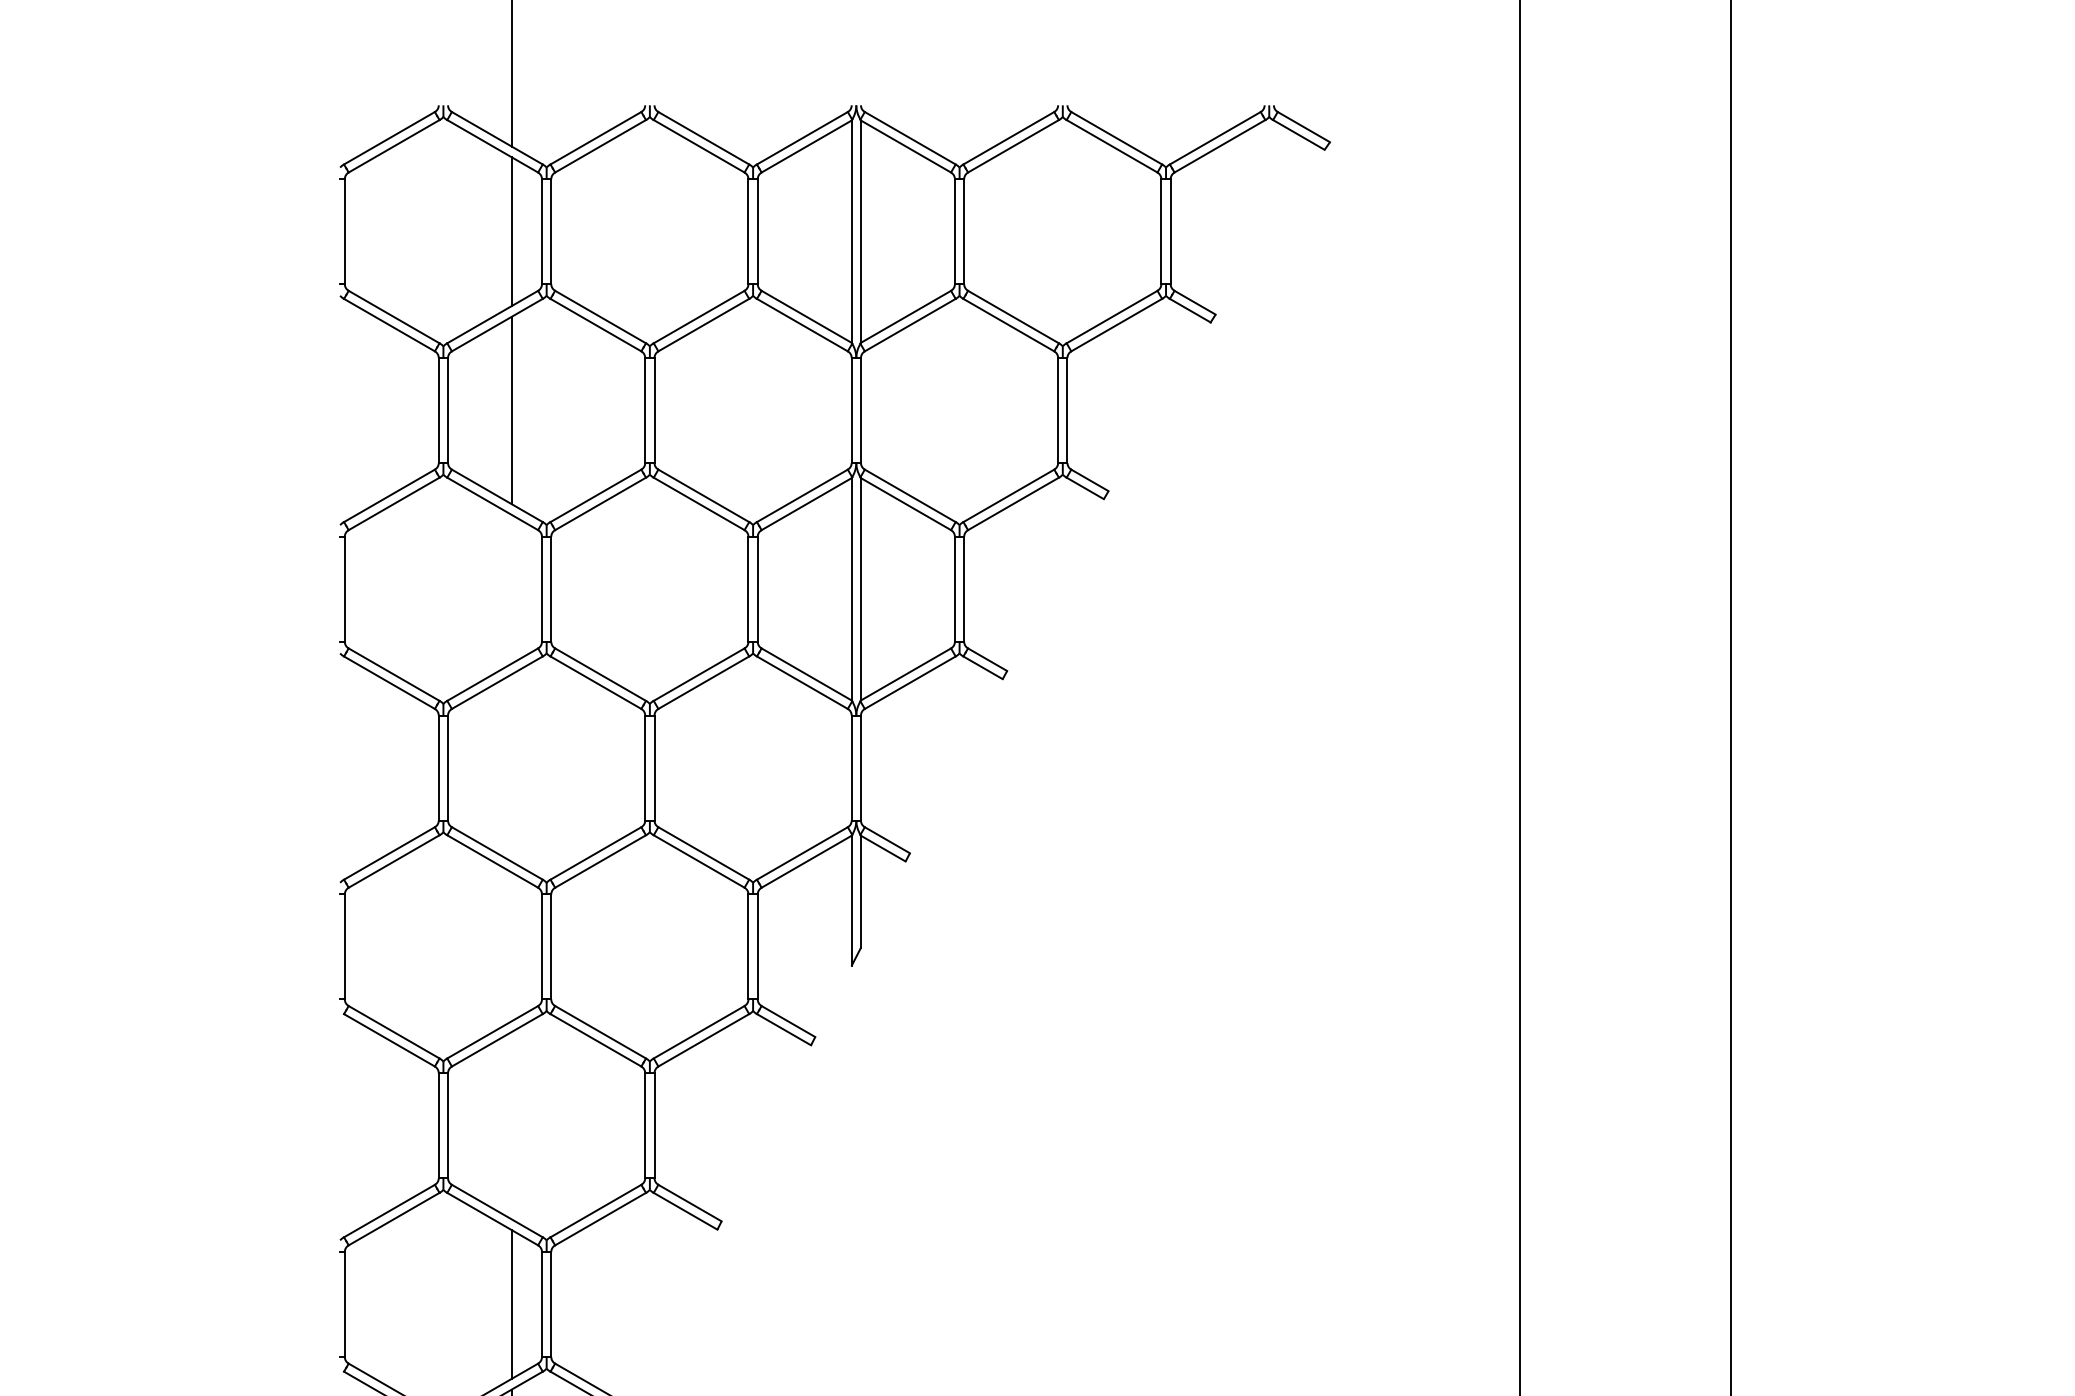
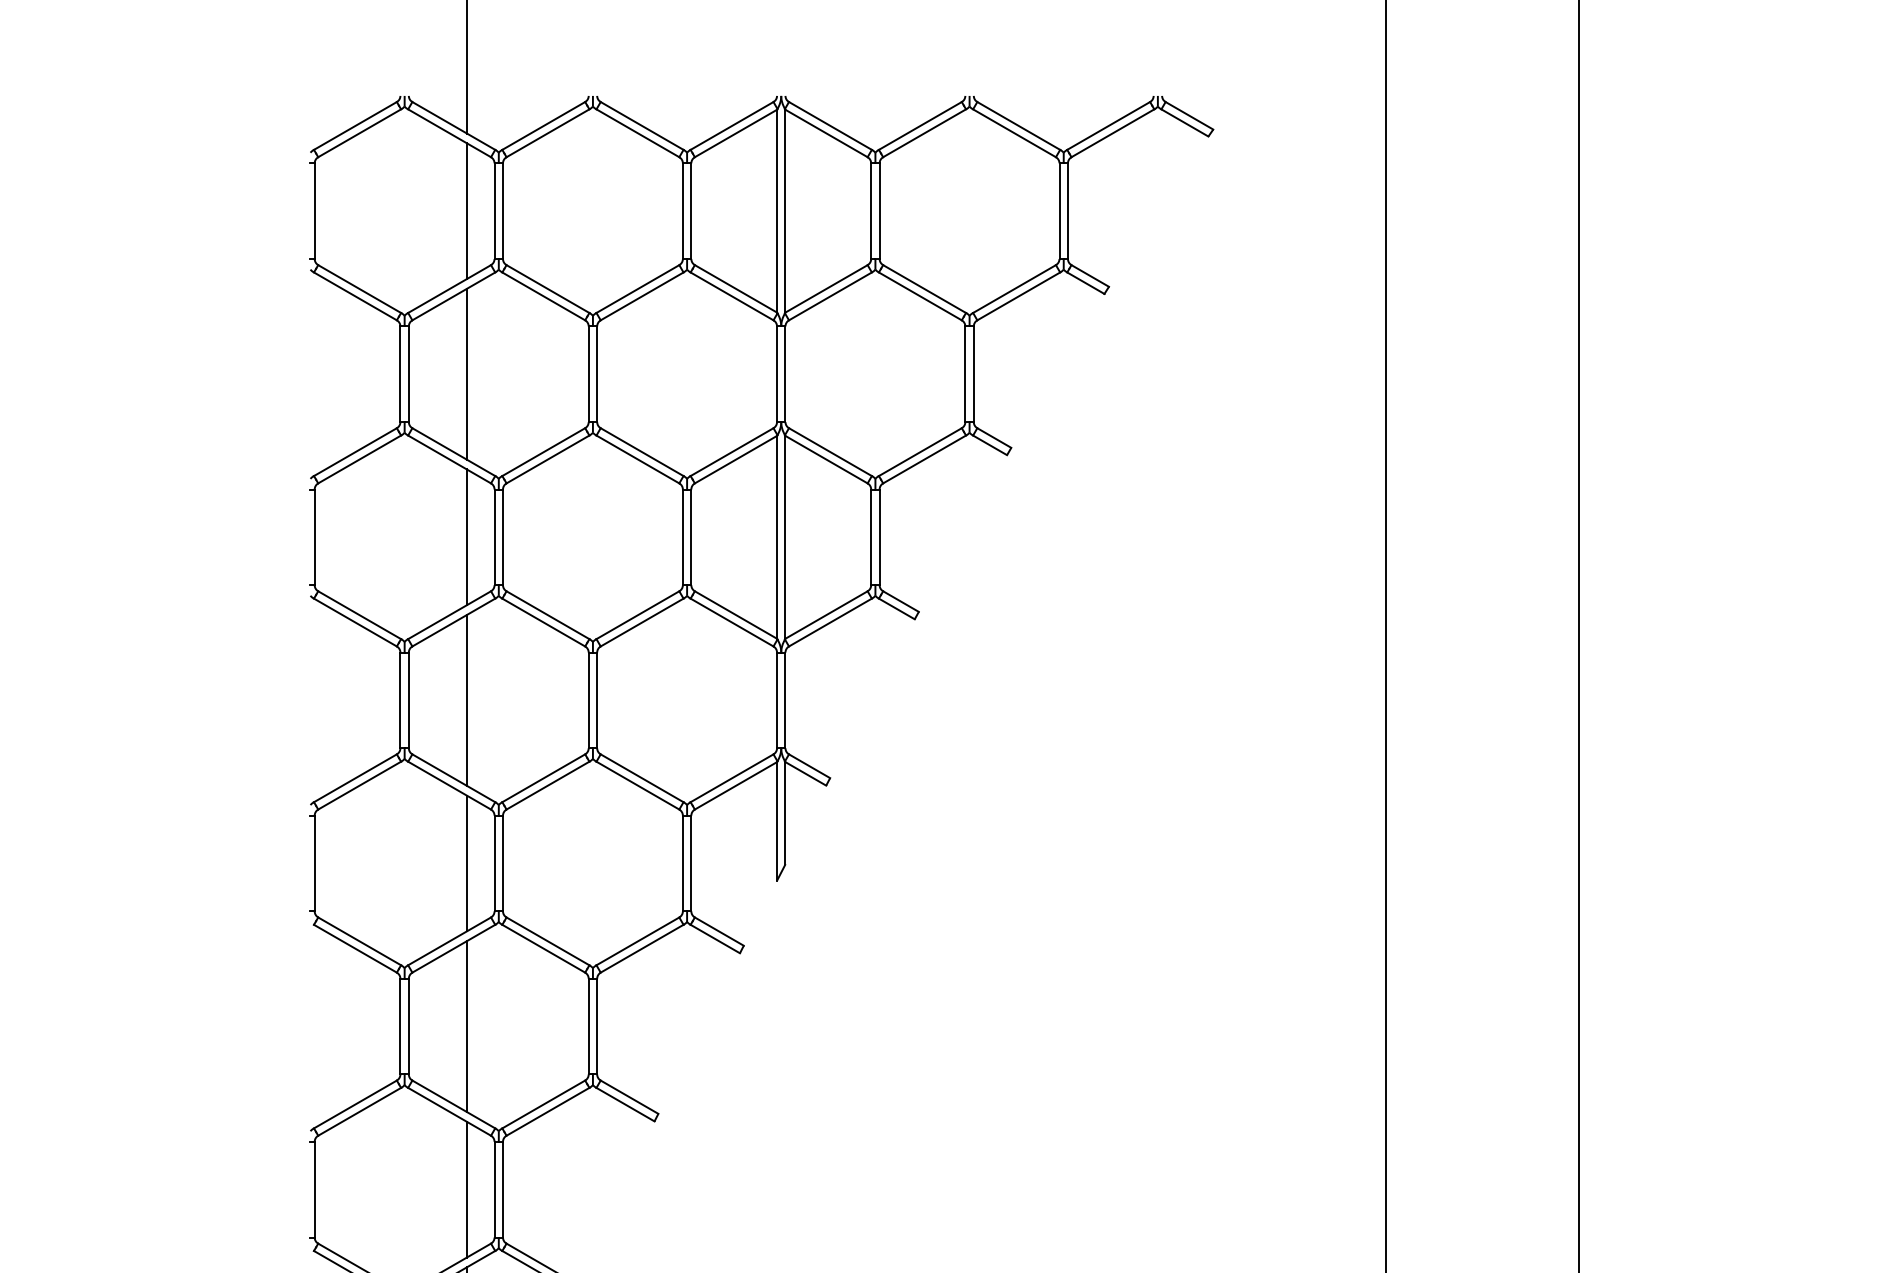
line: (511, 588) -> (466, 536), added
line: (511, 767) -> (466, 699), added
line: (511, 946) -> (466, 863), added
line: (511, 1125) -> (466, 1026), added

